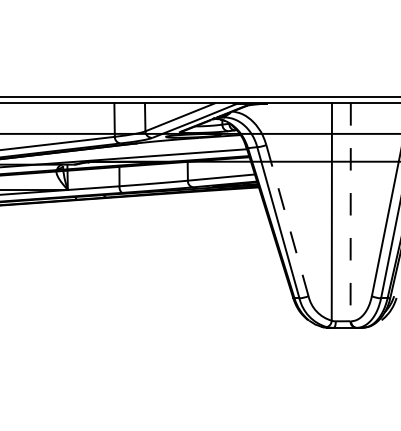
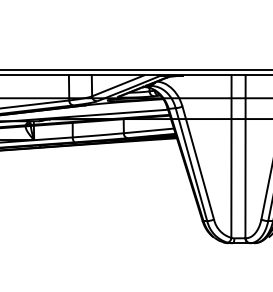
line: (350, 212) -> (245, 157), dashed -> solid
line: (287, 221) -> (198, 163), dashed -> solid

